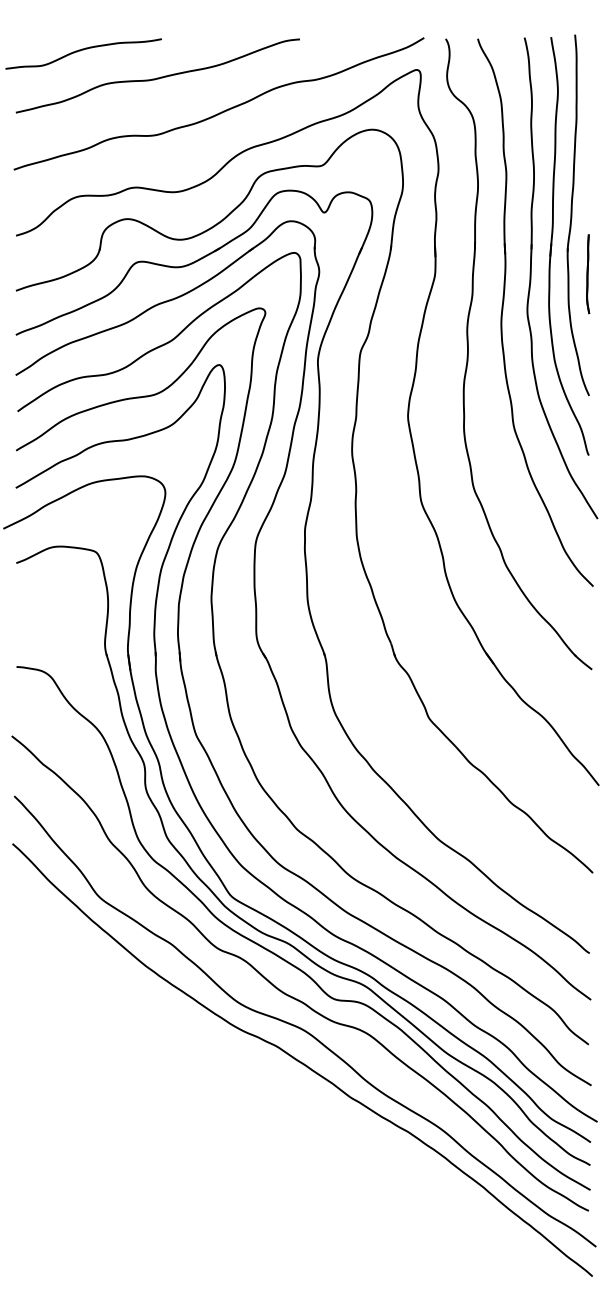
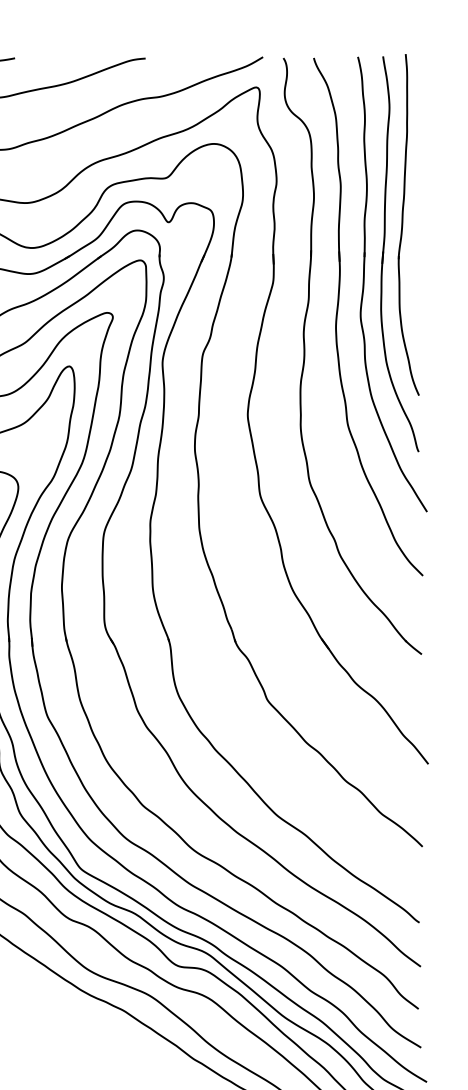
part: (588, 274) -> (418, 280), removed

